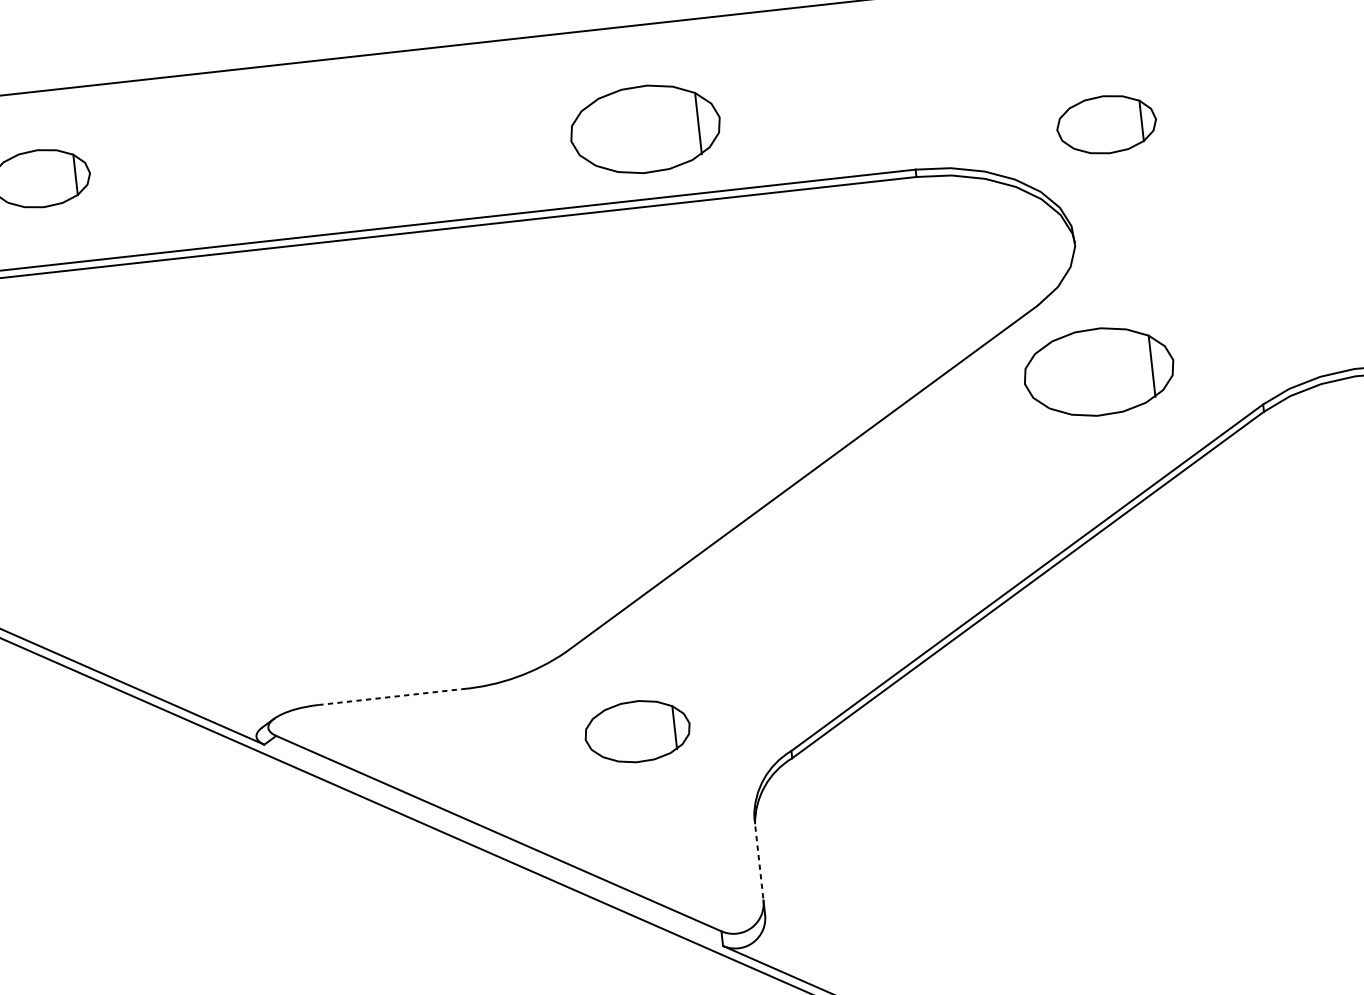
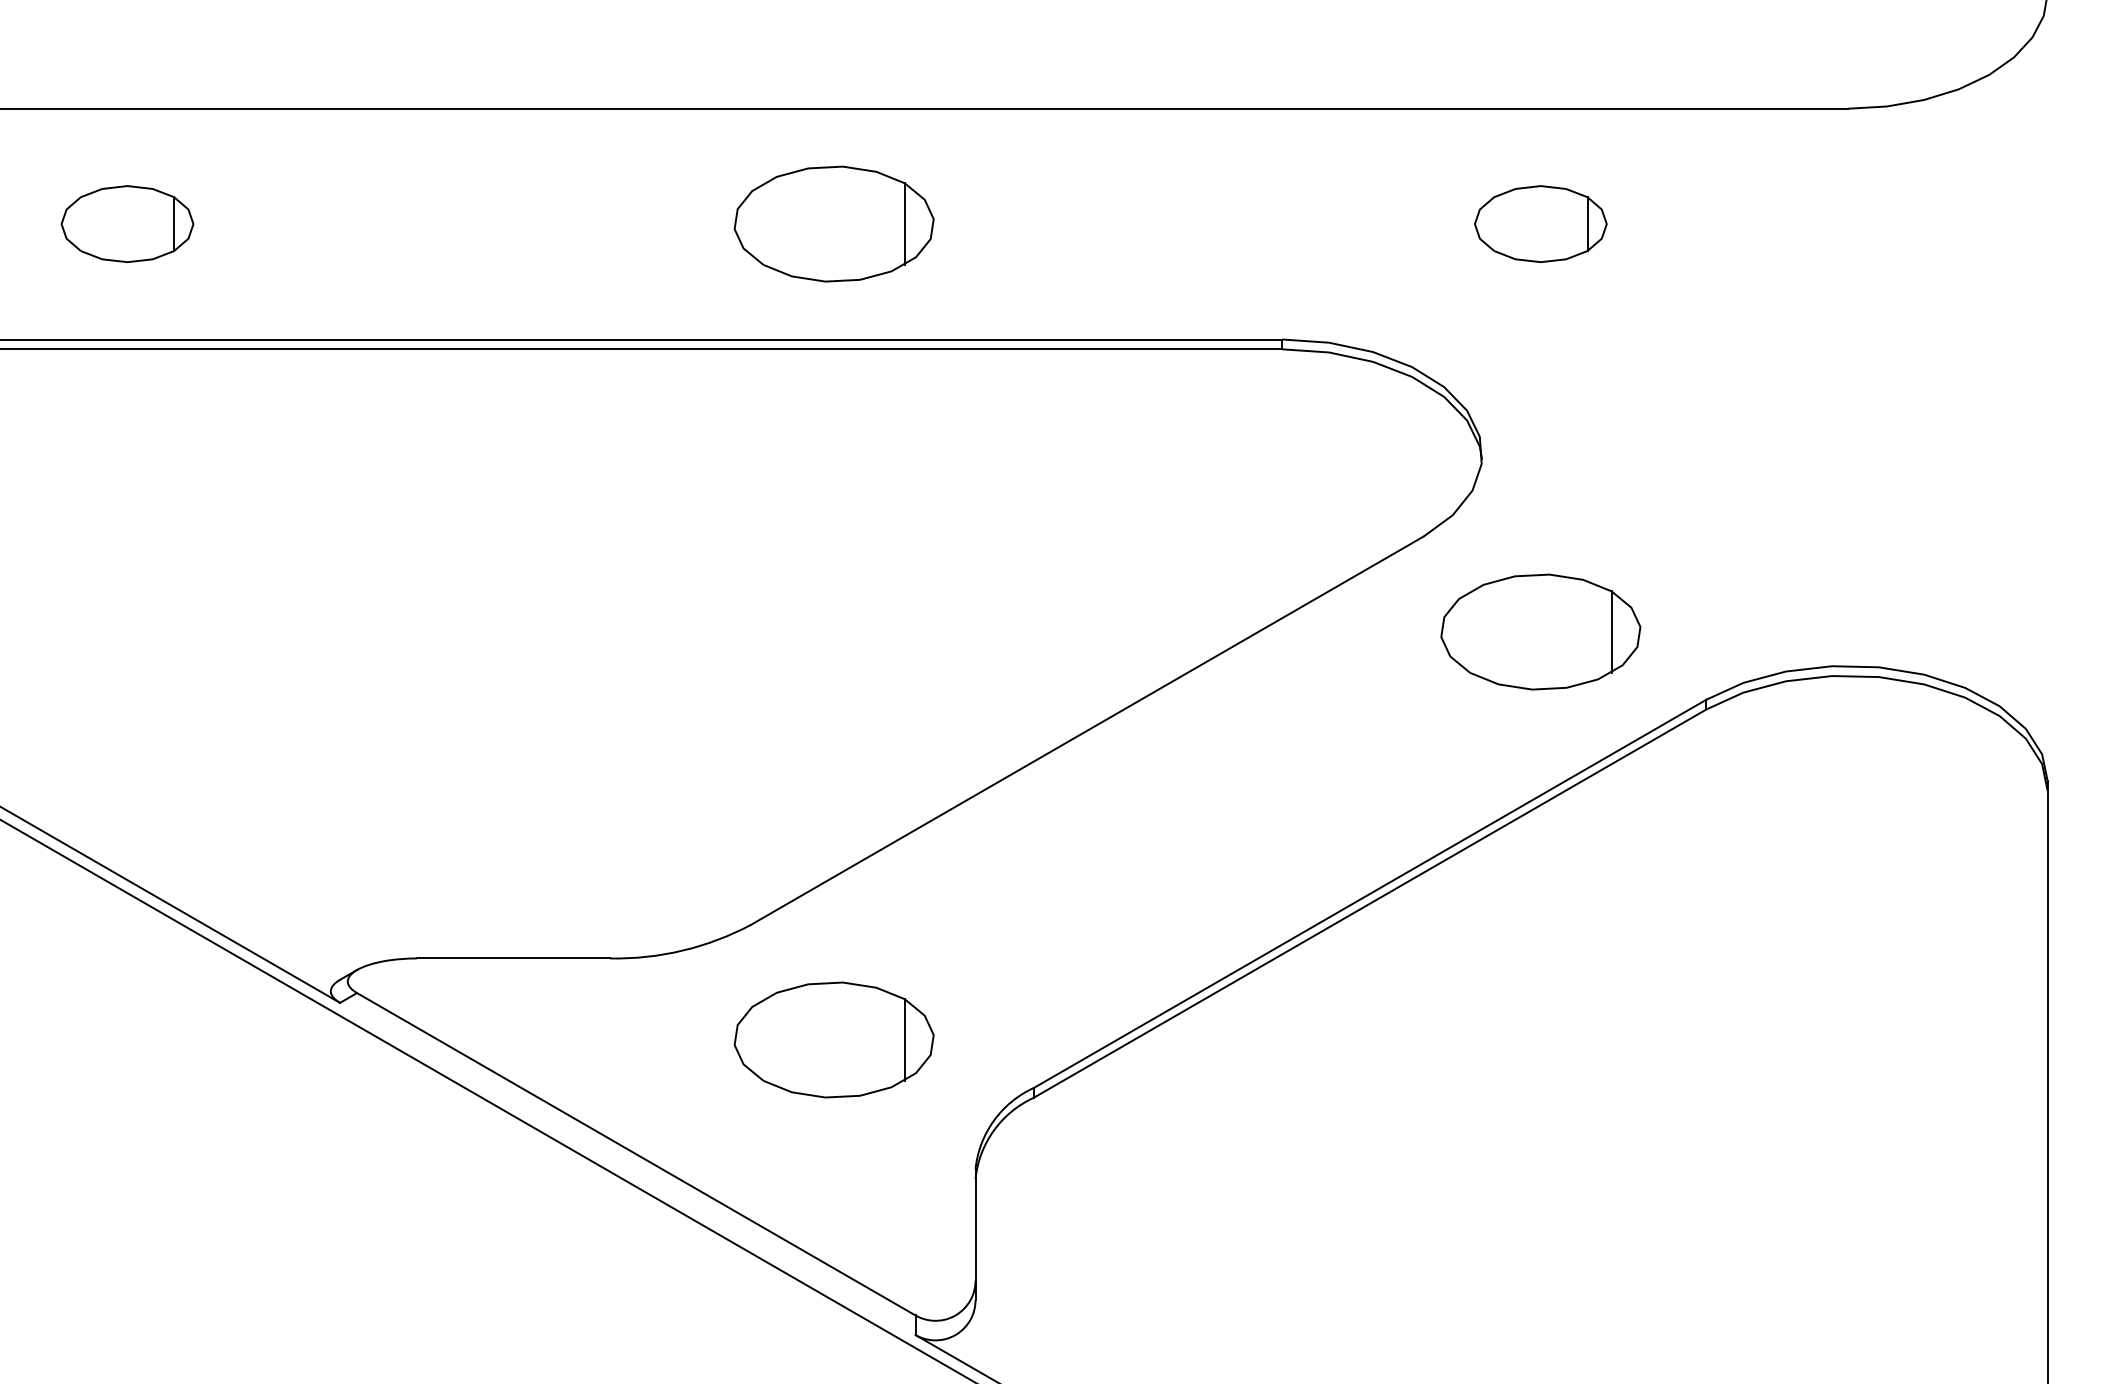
part: (1106, 124) -> (1540, 223), moved
part: (644, 128) -> (833, 223), moved
part: (1098, 371) -> (1540, 631), moved
line: (390, 697) -> (513, 958), dashed -> solid
part: (637, 731) -> (833, 1039), size x1.43
line: (758, 858) -> (975, 1225), dashed -> solid

